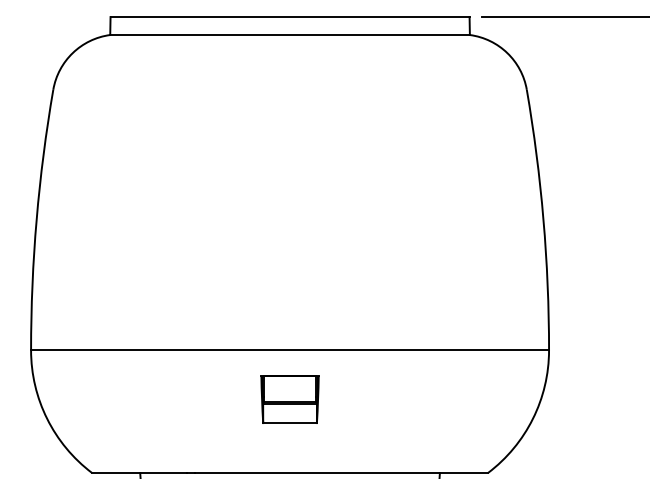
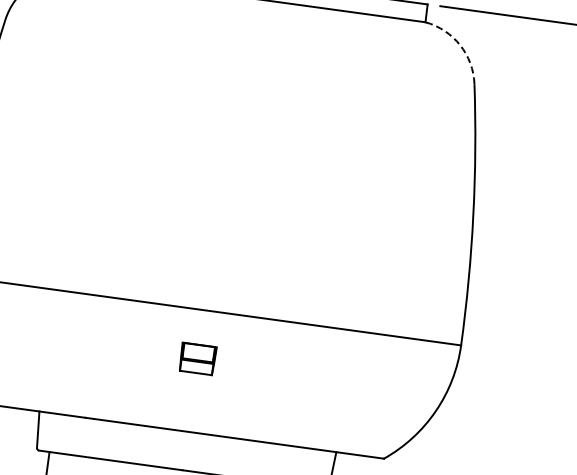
arc: (507, 53) -> (460, 45), solid -> dashed
part: (289, 399) -> (197, 358), size x0.6

